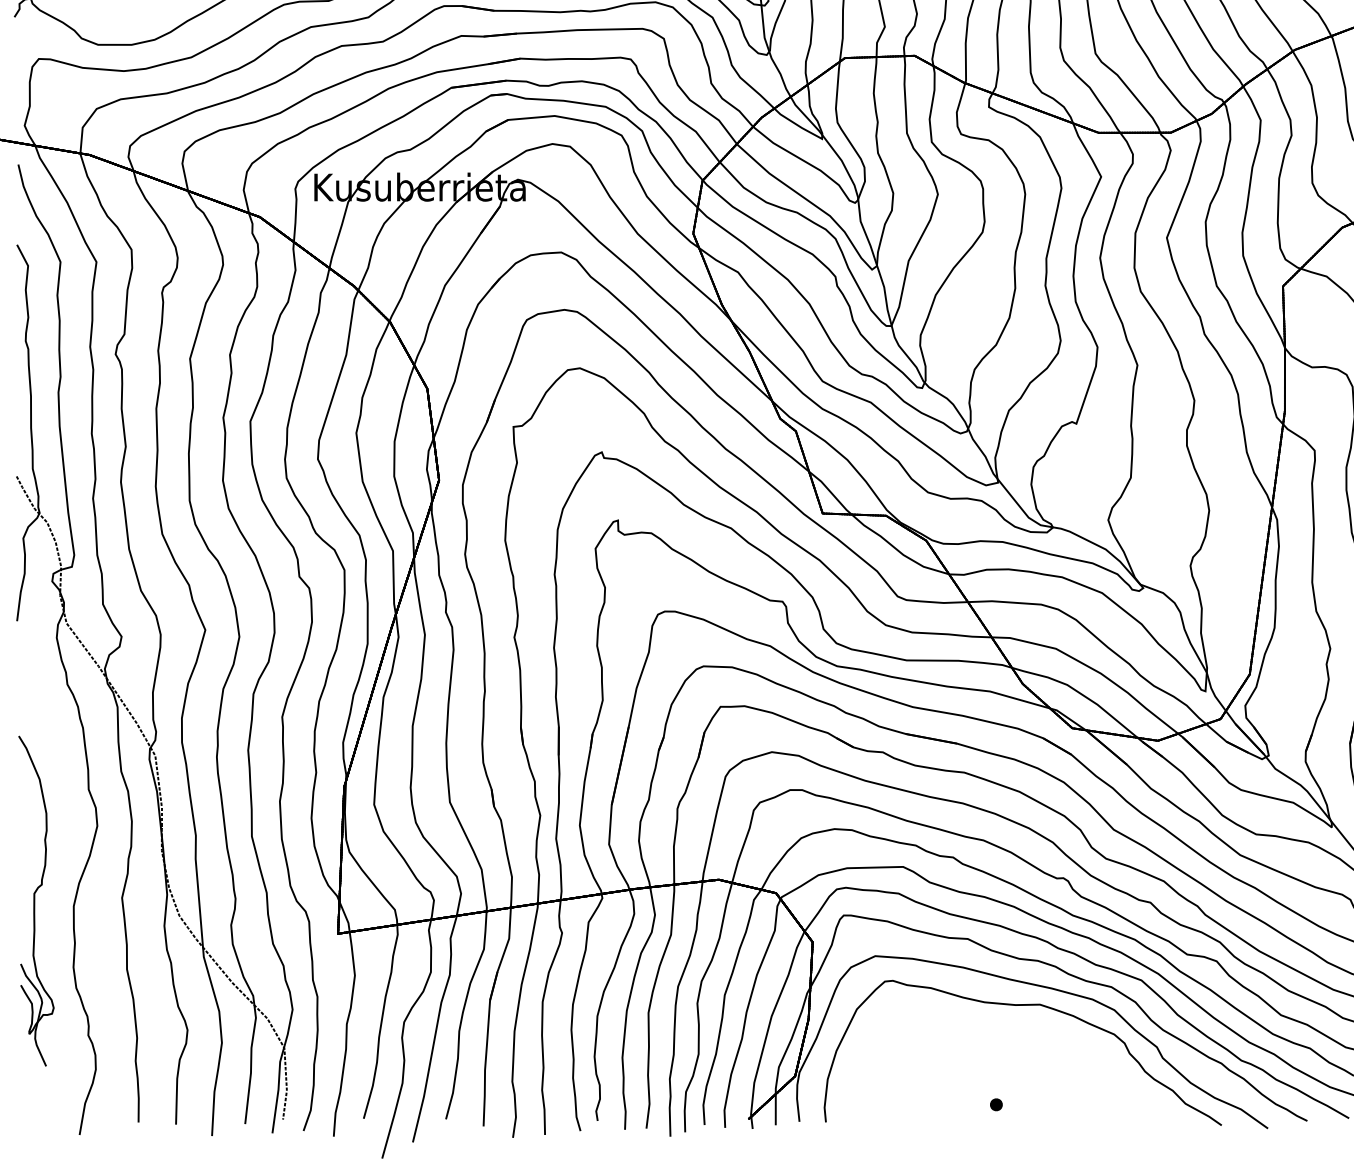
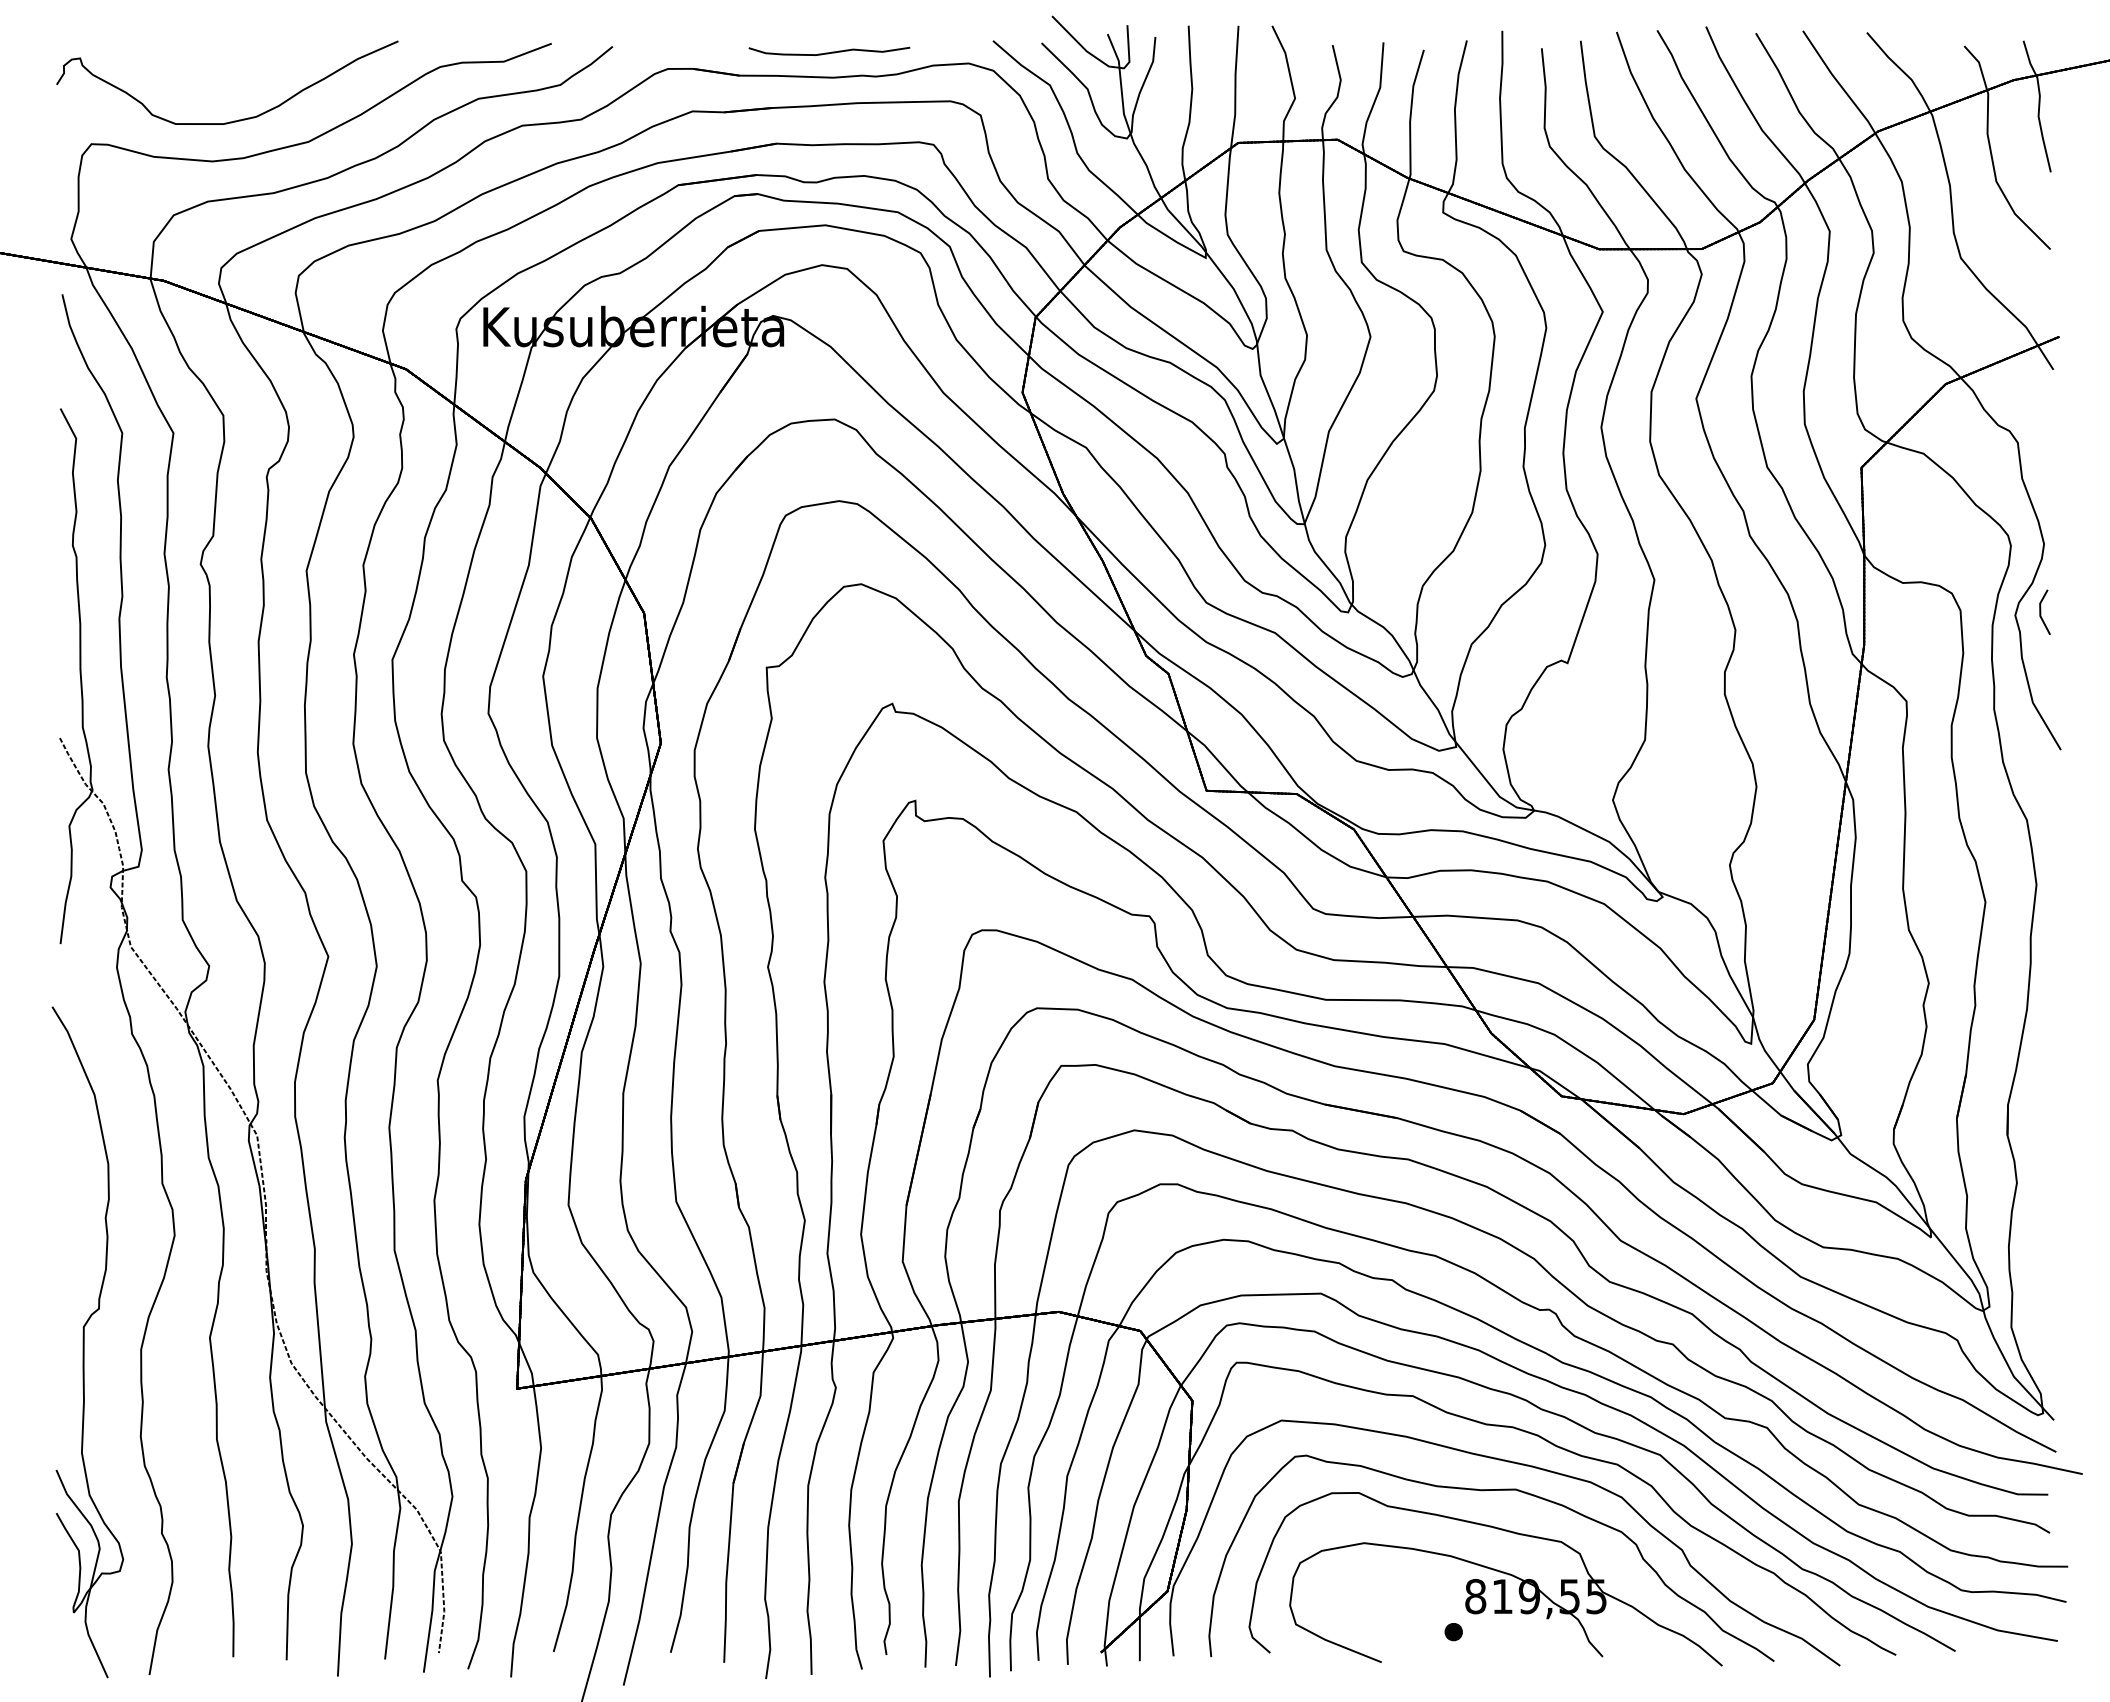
part: (36, 901) -> (87, 1342), size x1.43
part: (1018, 1067) -> (1485, 1579), added

